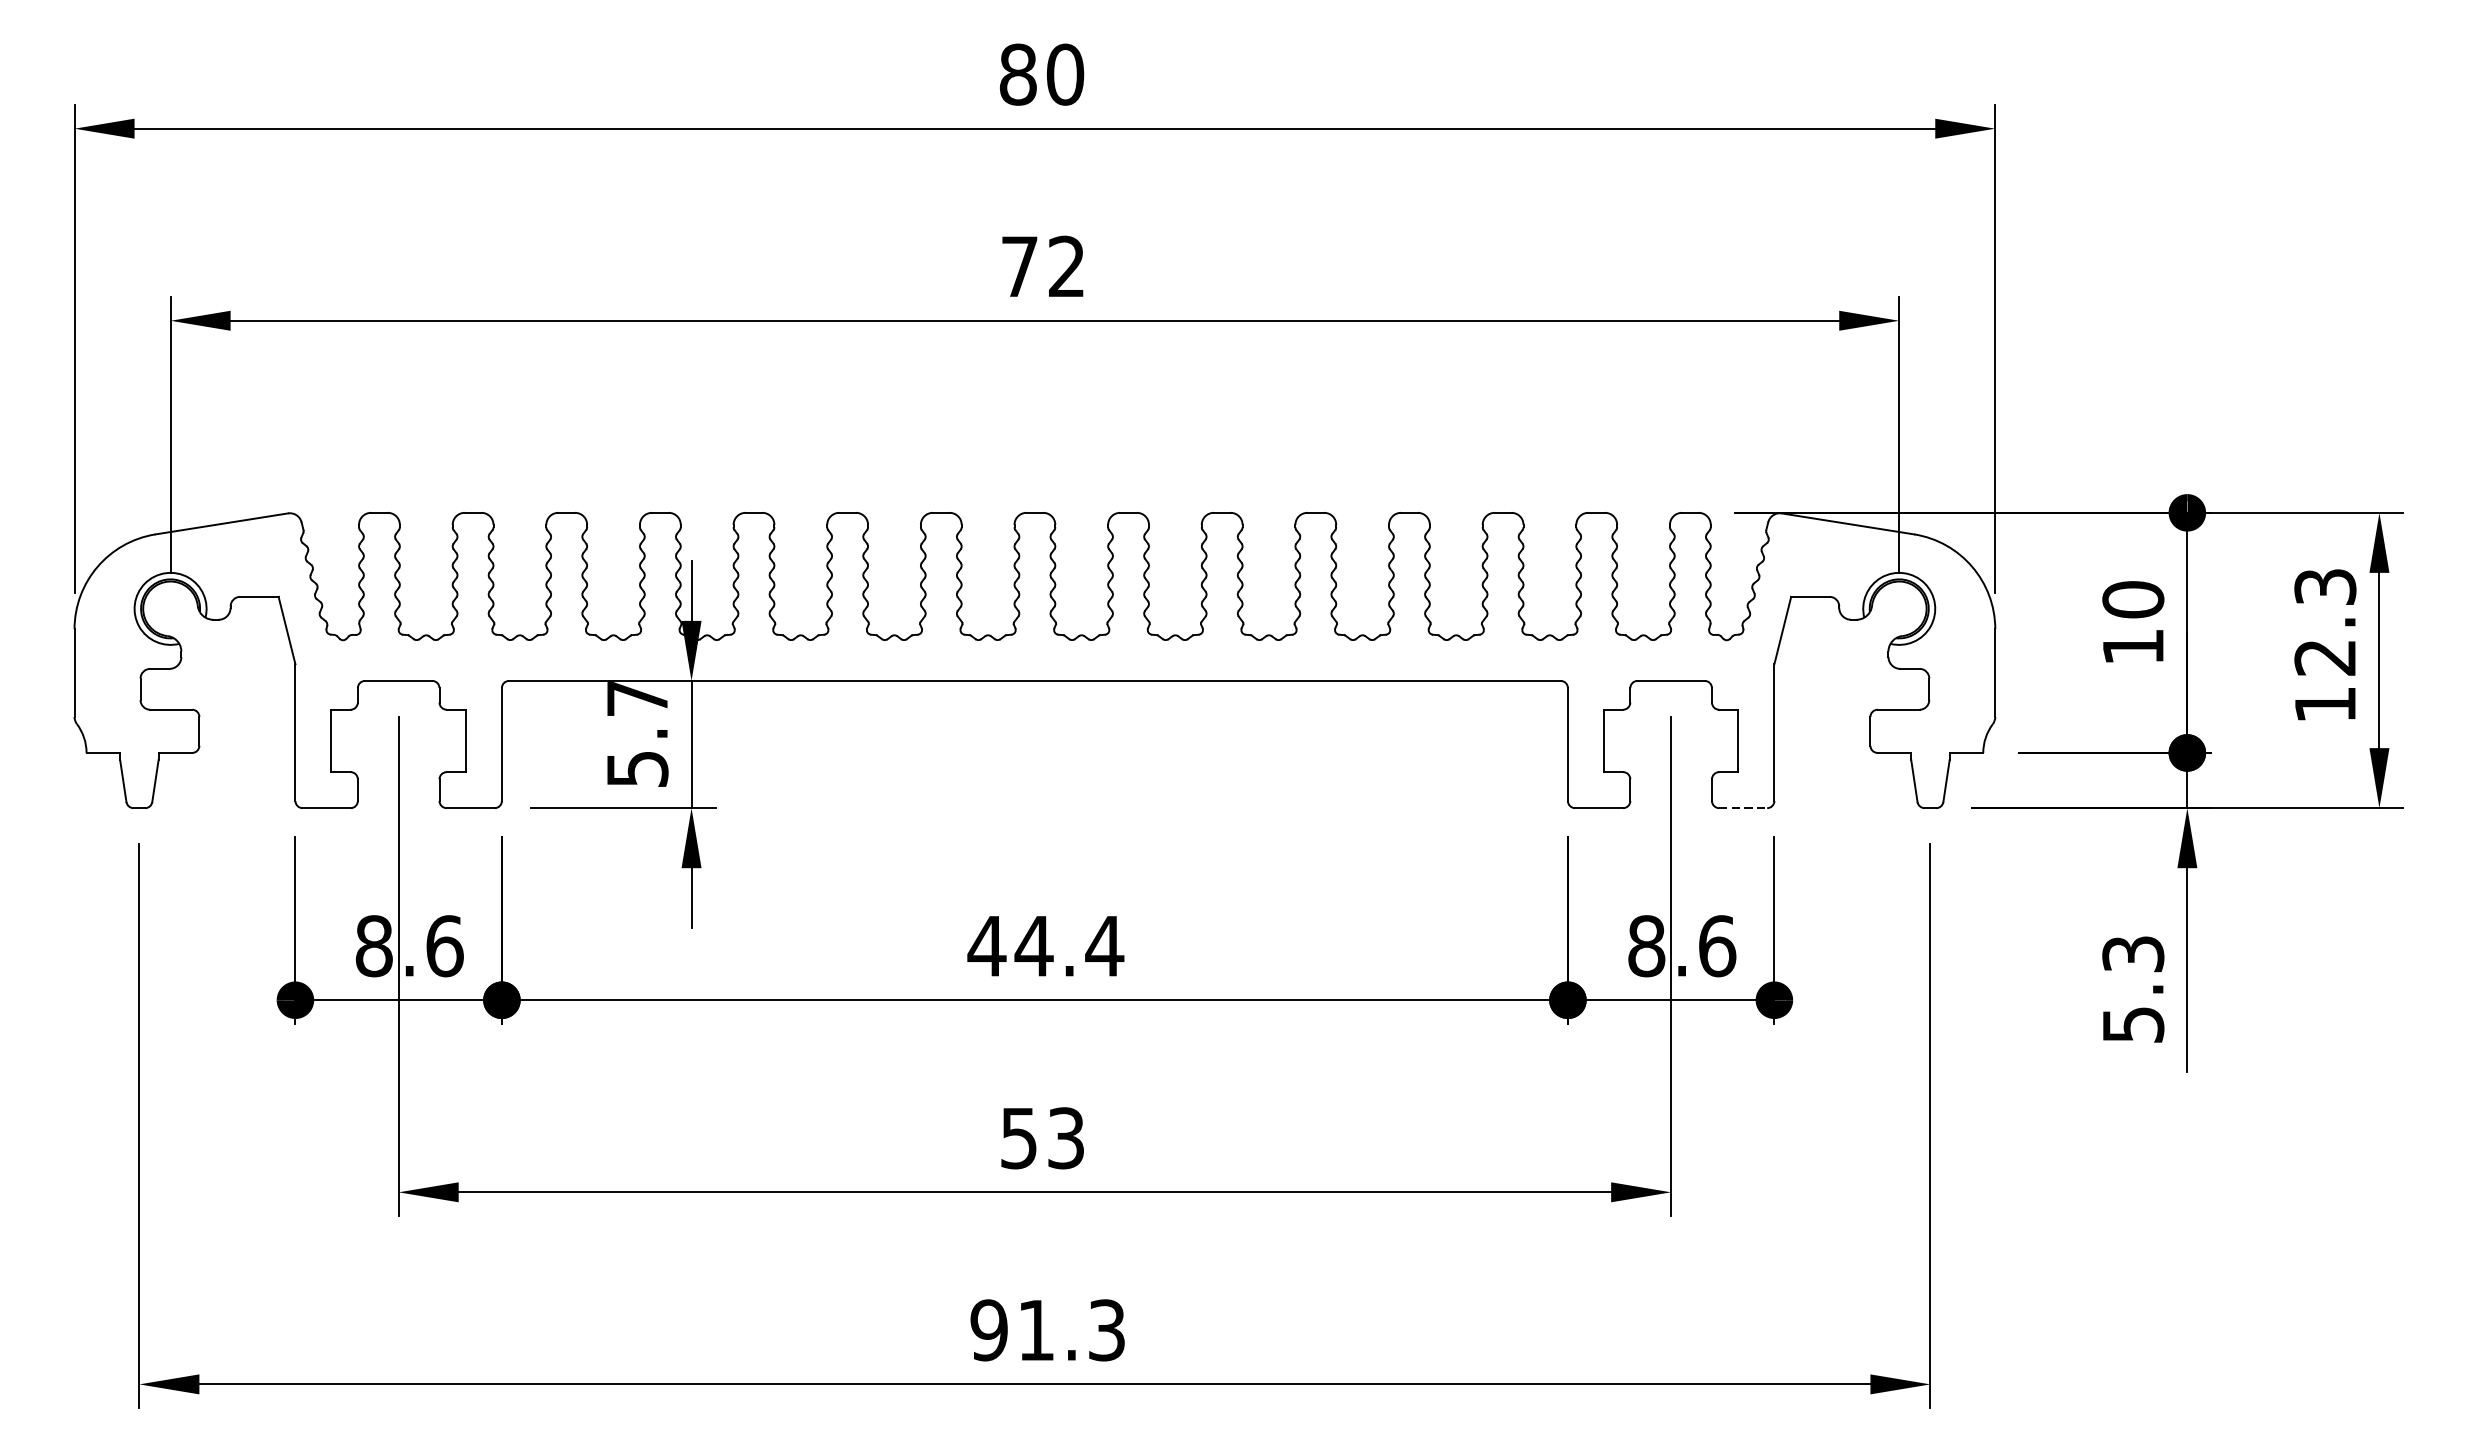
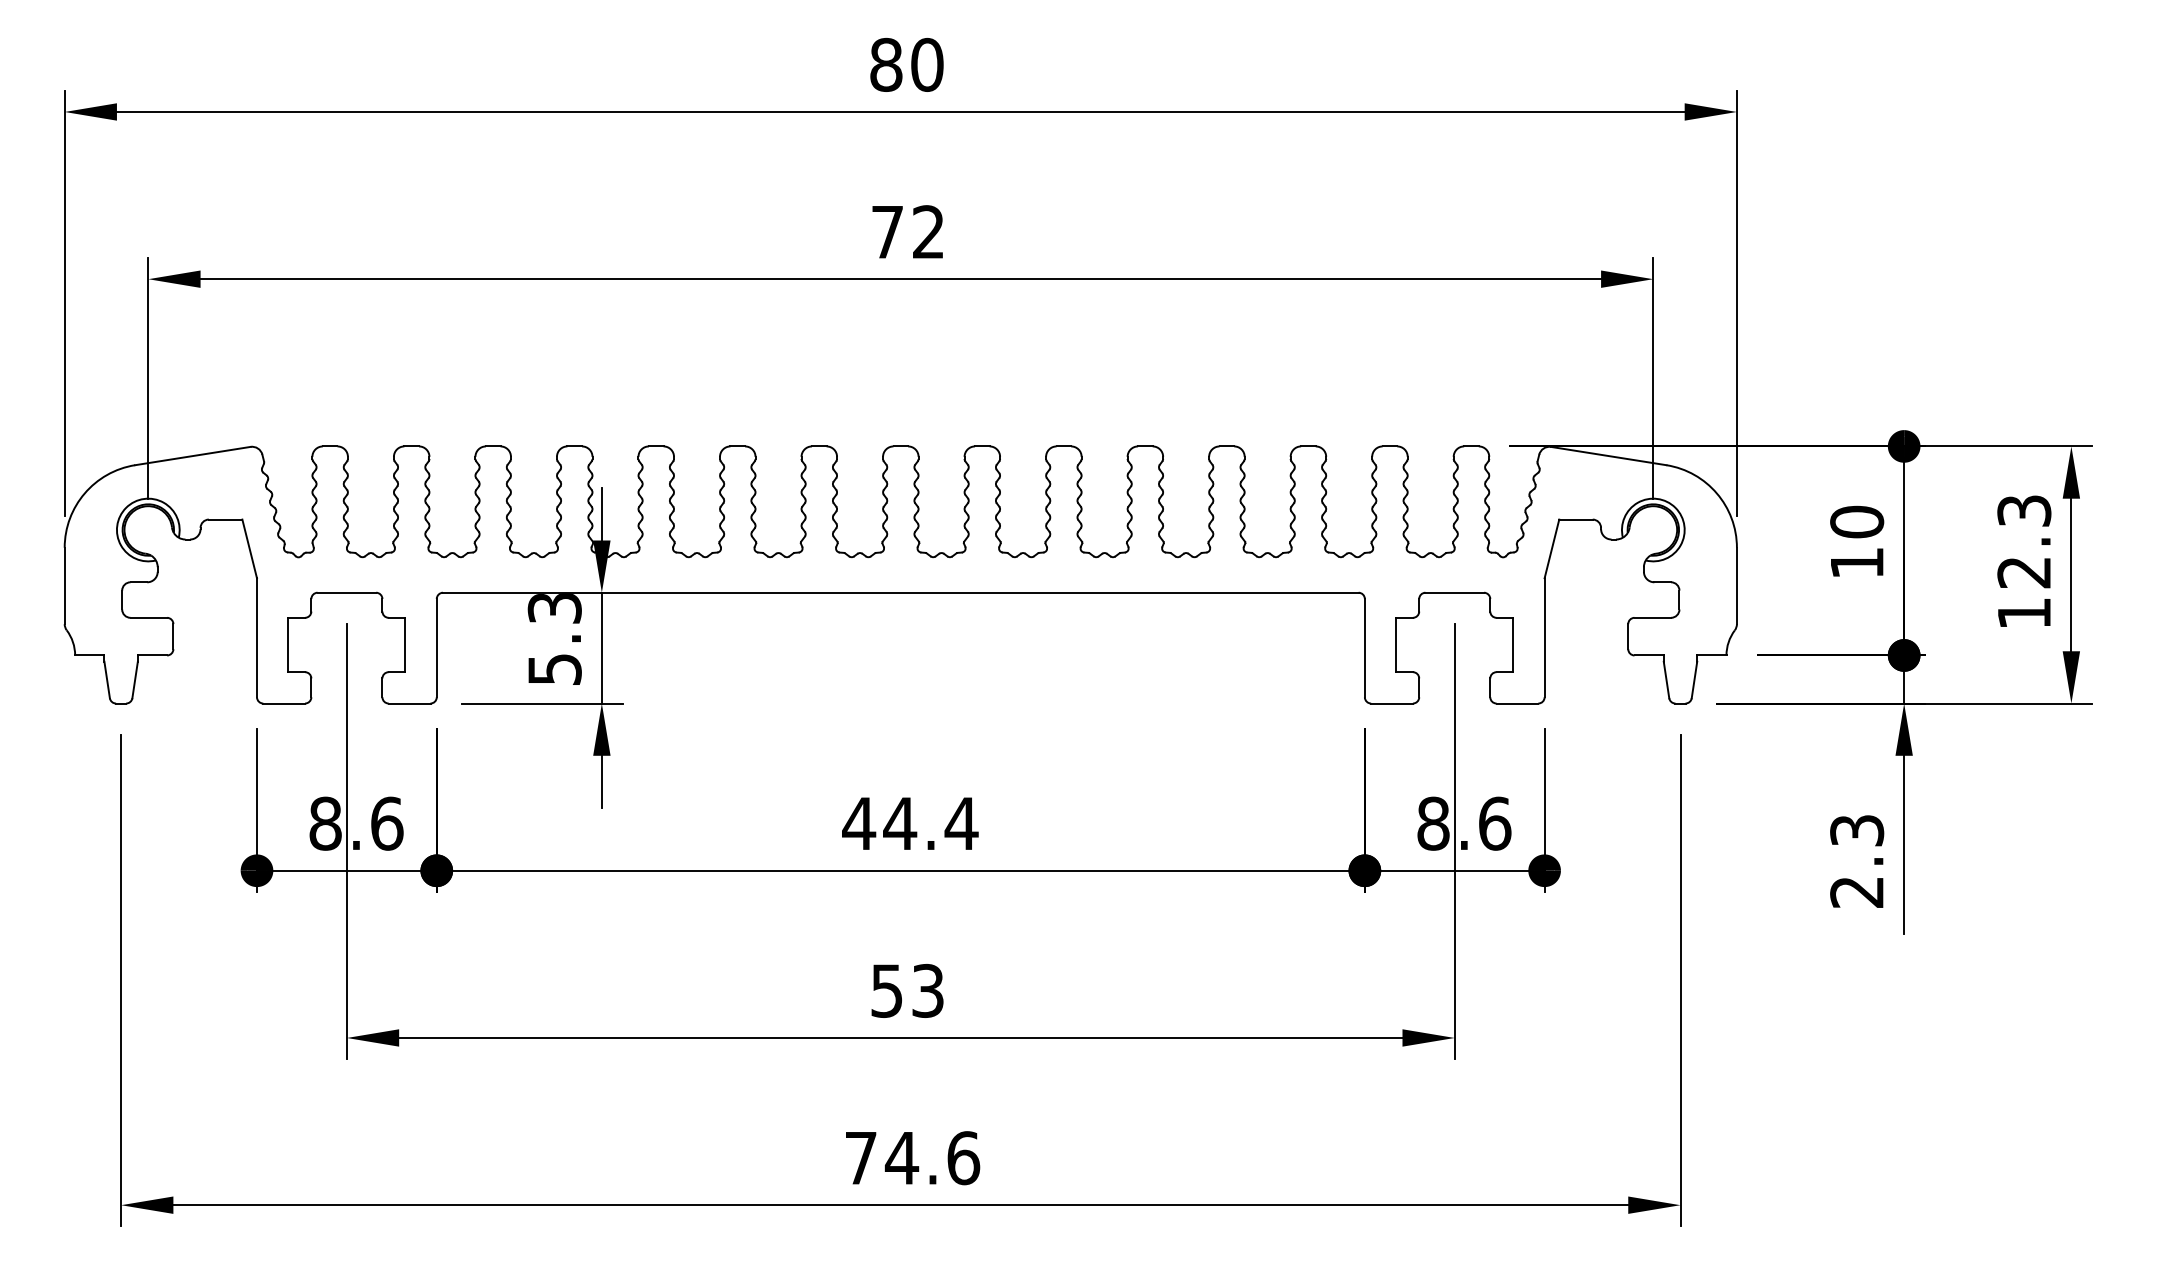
text: (637, 699) -> (554, 608), 5.7 -> 5.3
line: (1743, 808) -> (1517, 703), dashed -> solid
text: (2133, 1025) -> (1857, 892), 5.3 -> 2.3
text: (1048, 1330) -> (912, 1158), 91.3 -> 74.6

